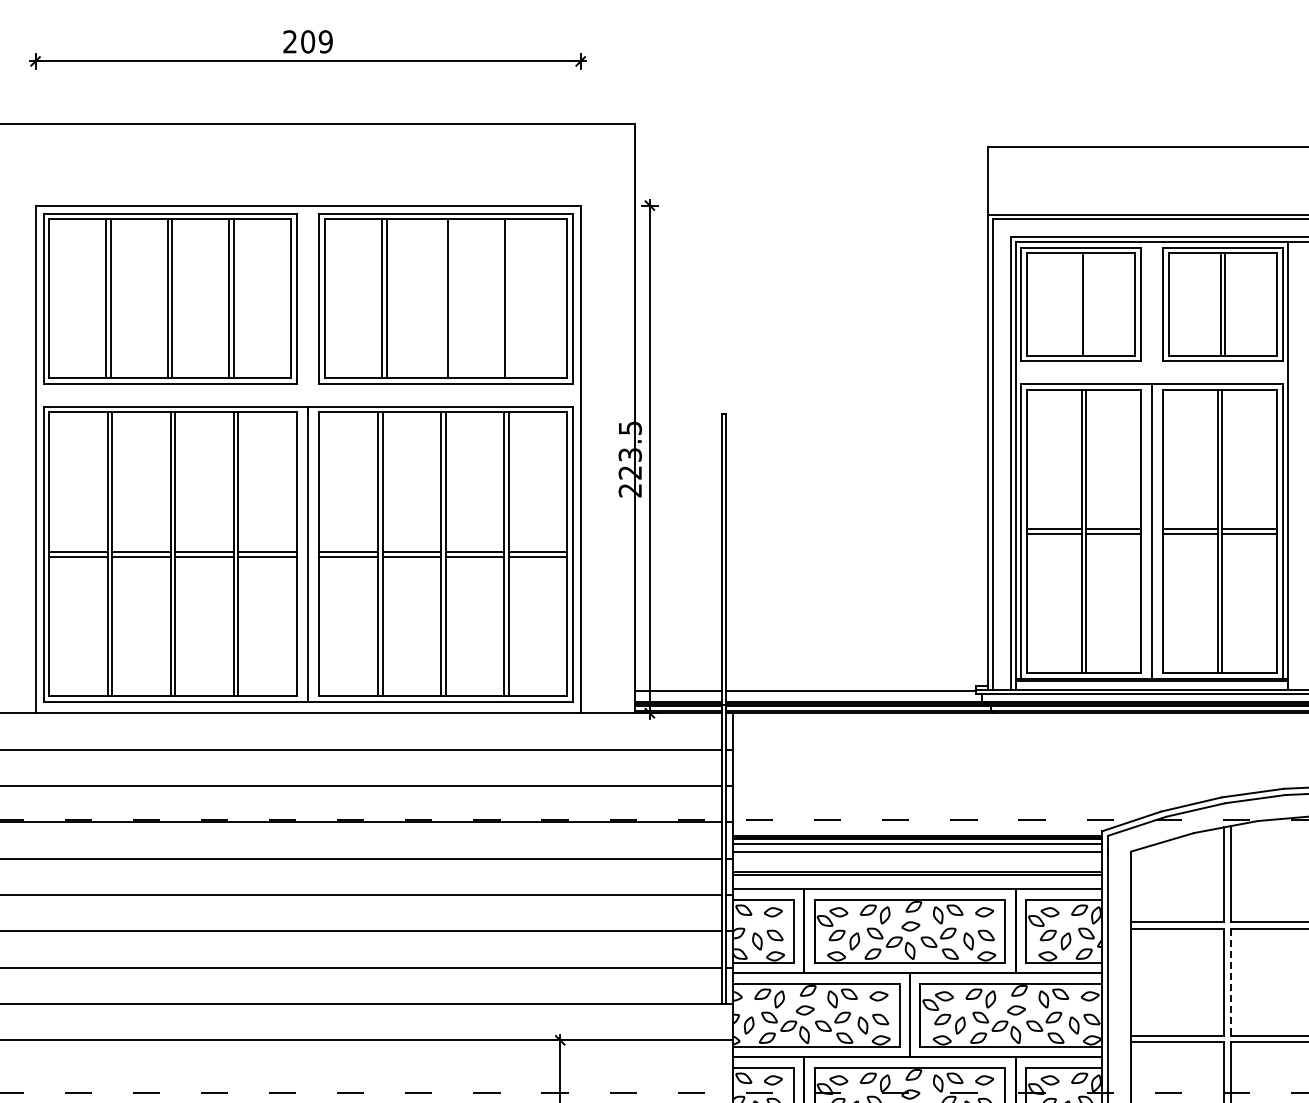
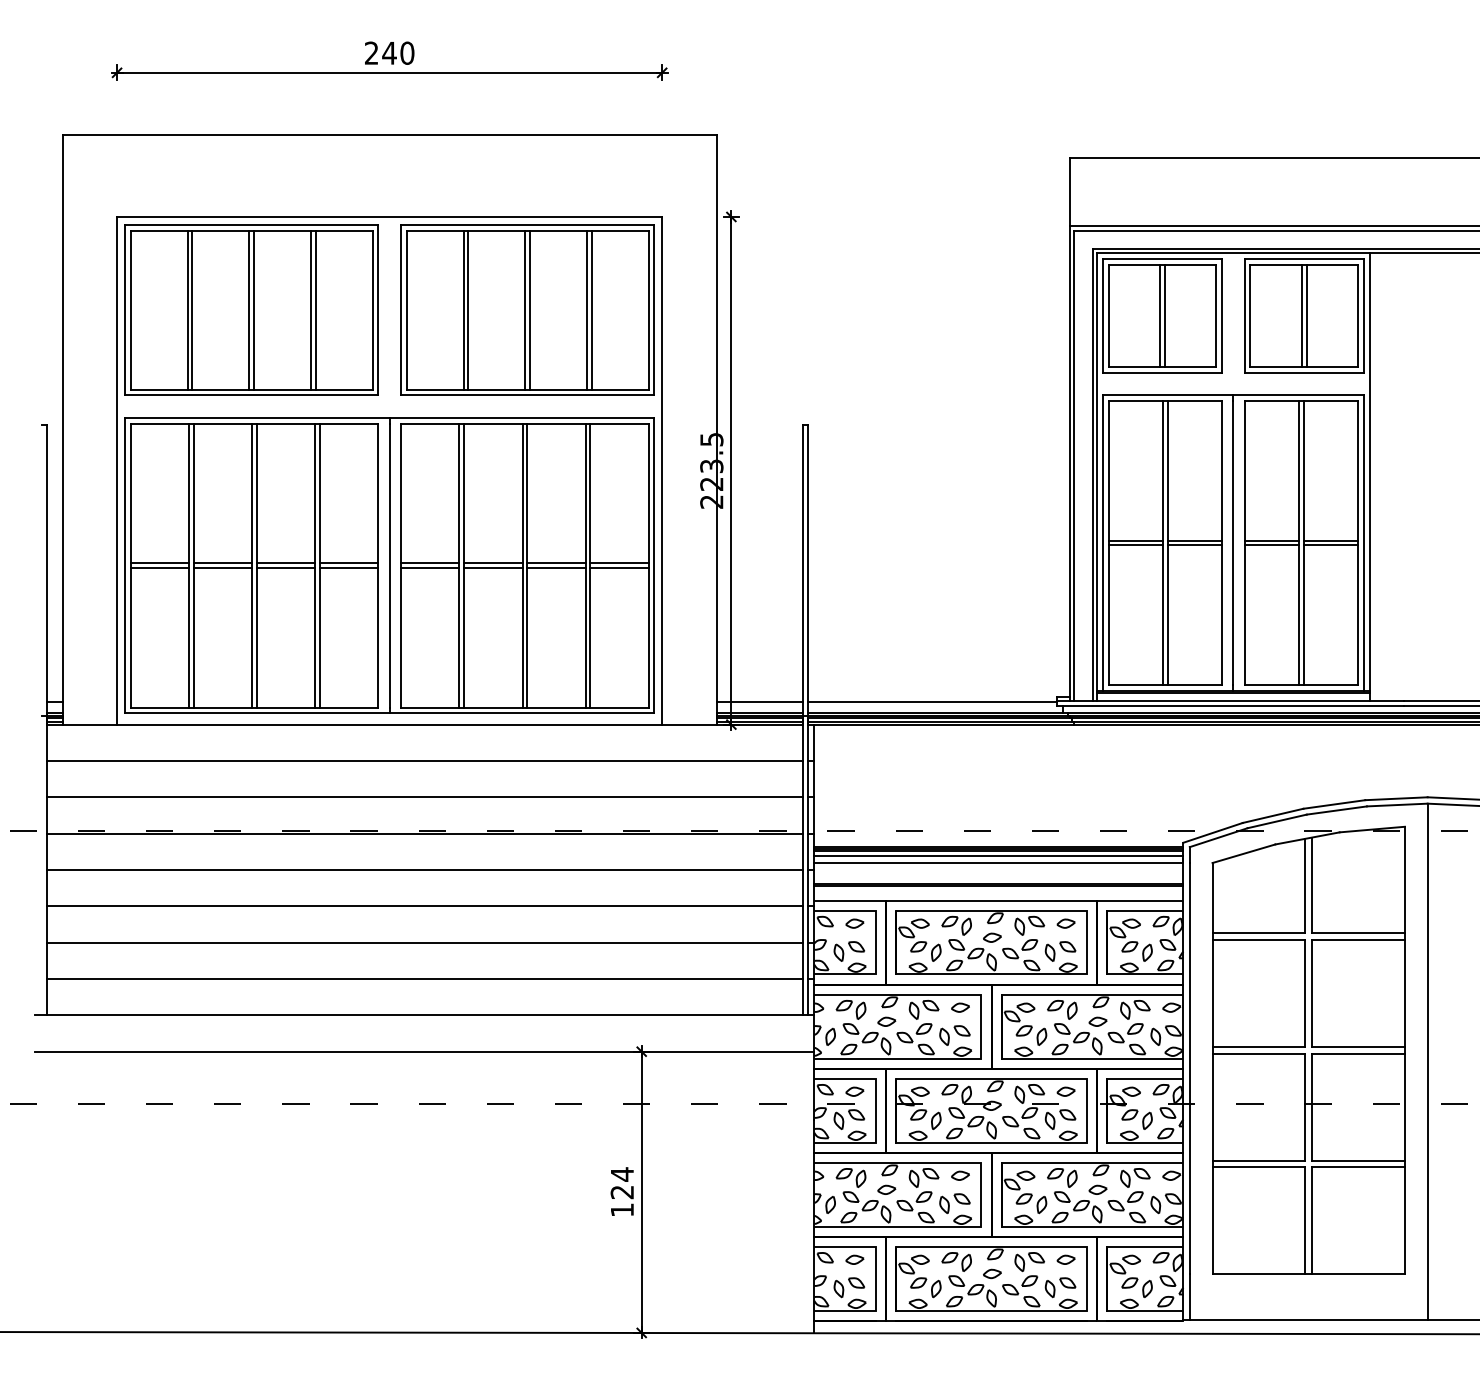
text: (316, 41) -> (398, 52), 209 -> 240
line: (443, 298) -> (525, 309), added
line: (509, 298) -> (591, 309), added
line: (1078, 304) -> (1160, 315), added
line: (1230, 983) -> (1312, 994), dashed -> solid

